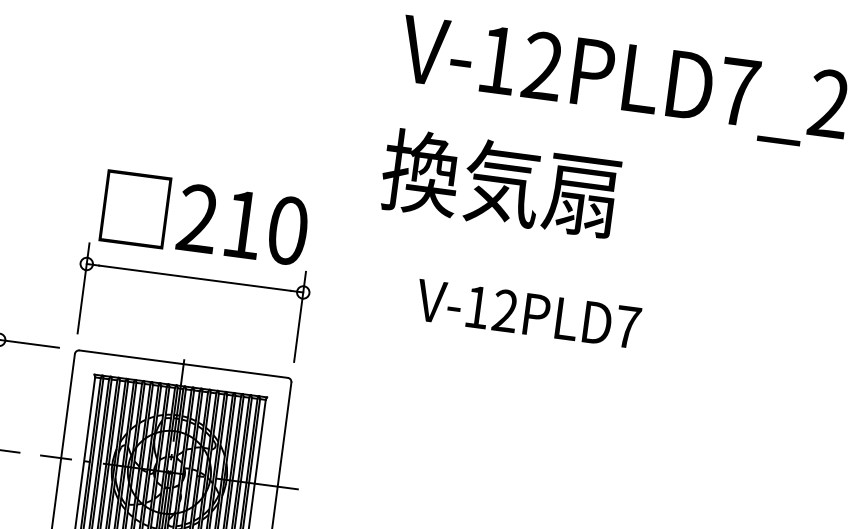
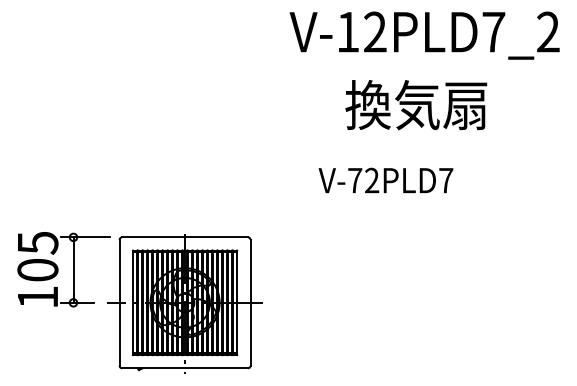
text: (500, 184) -> (416, 105), moved
part: (195, 276) -> (185, 184), removed
text: (477, 307) -> (355, 180), V-12PLD7 -> V-72PLD7

